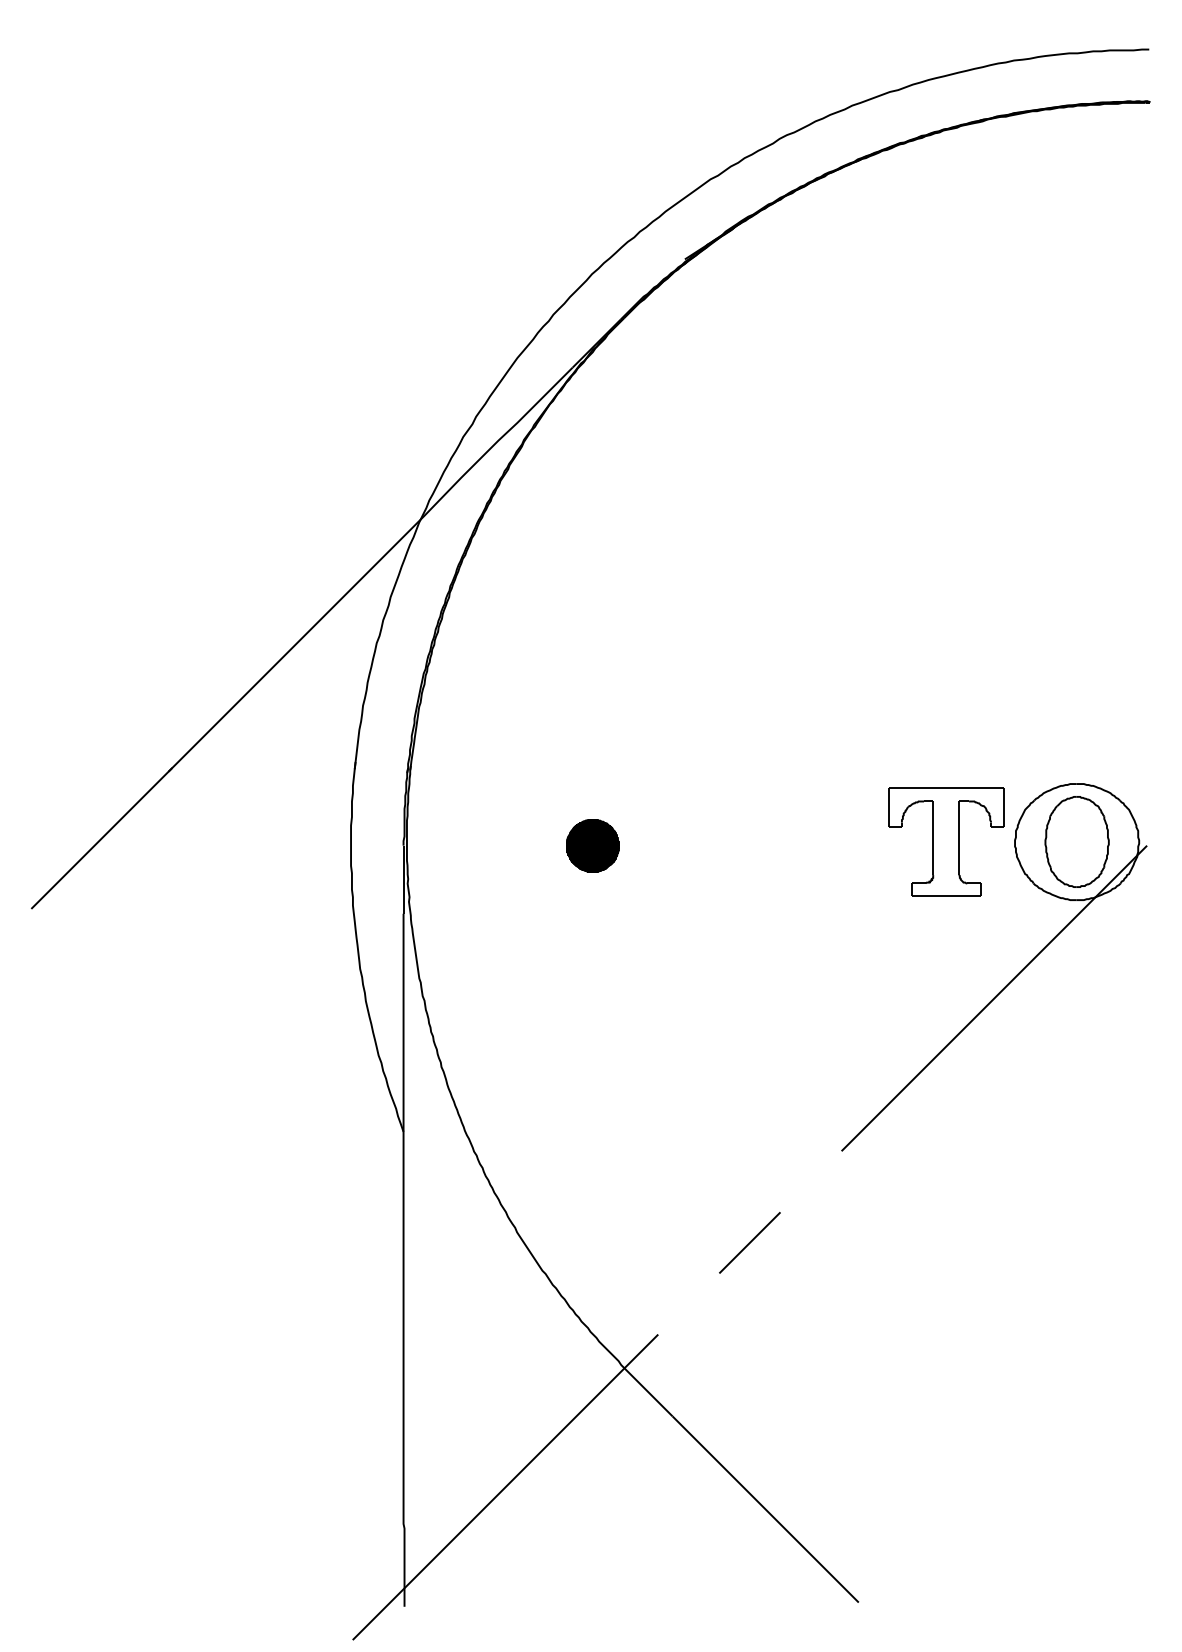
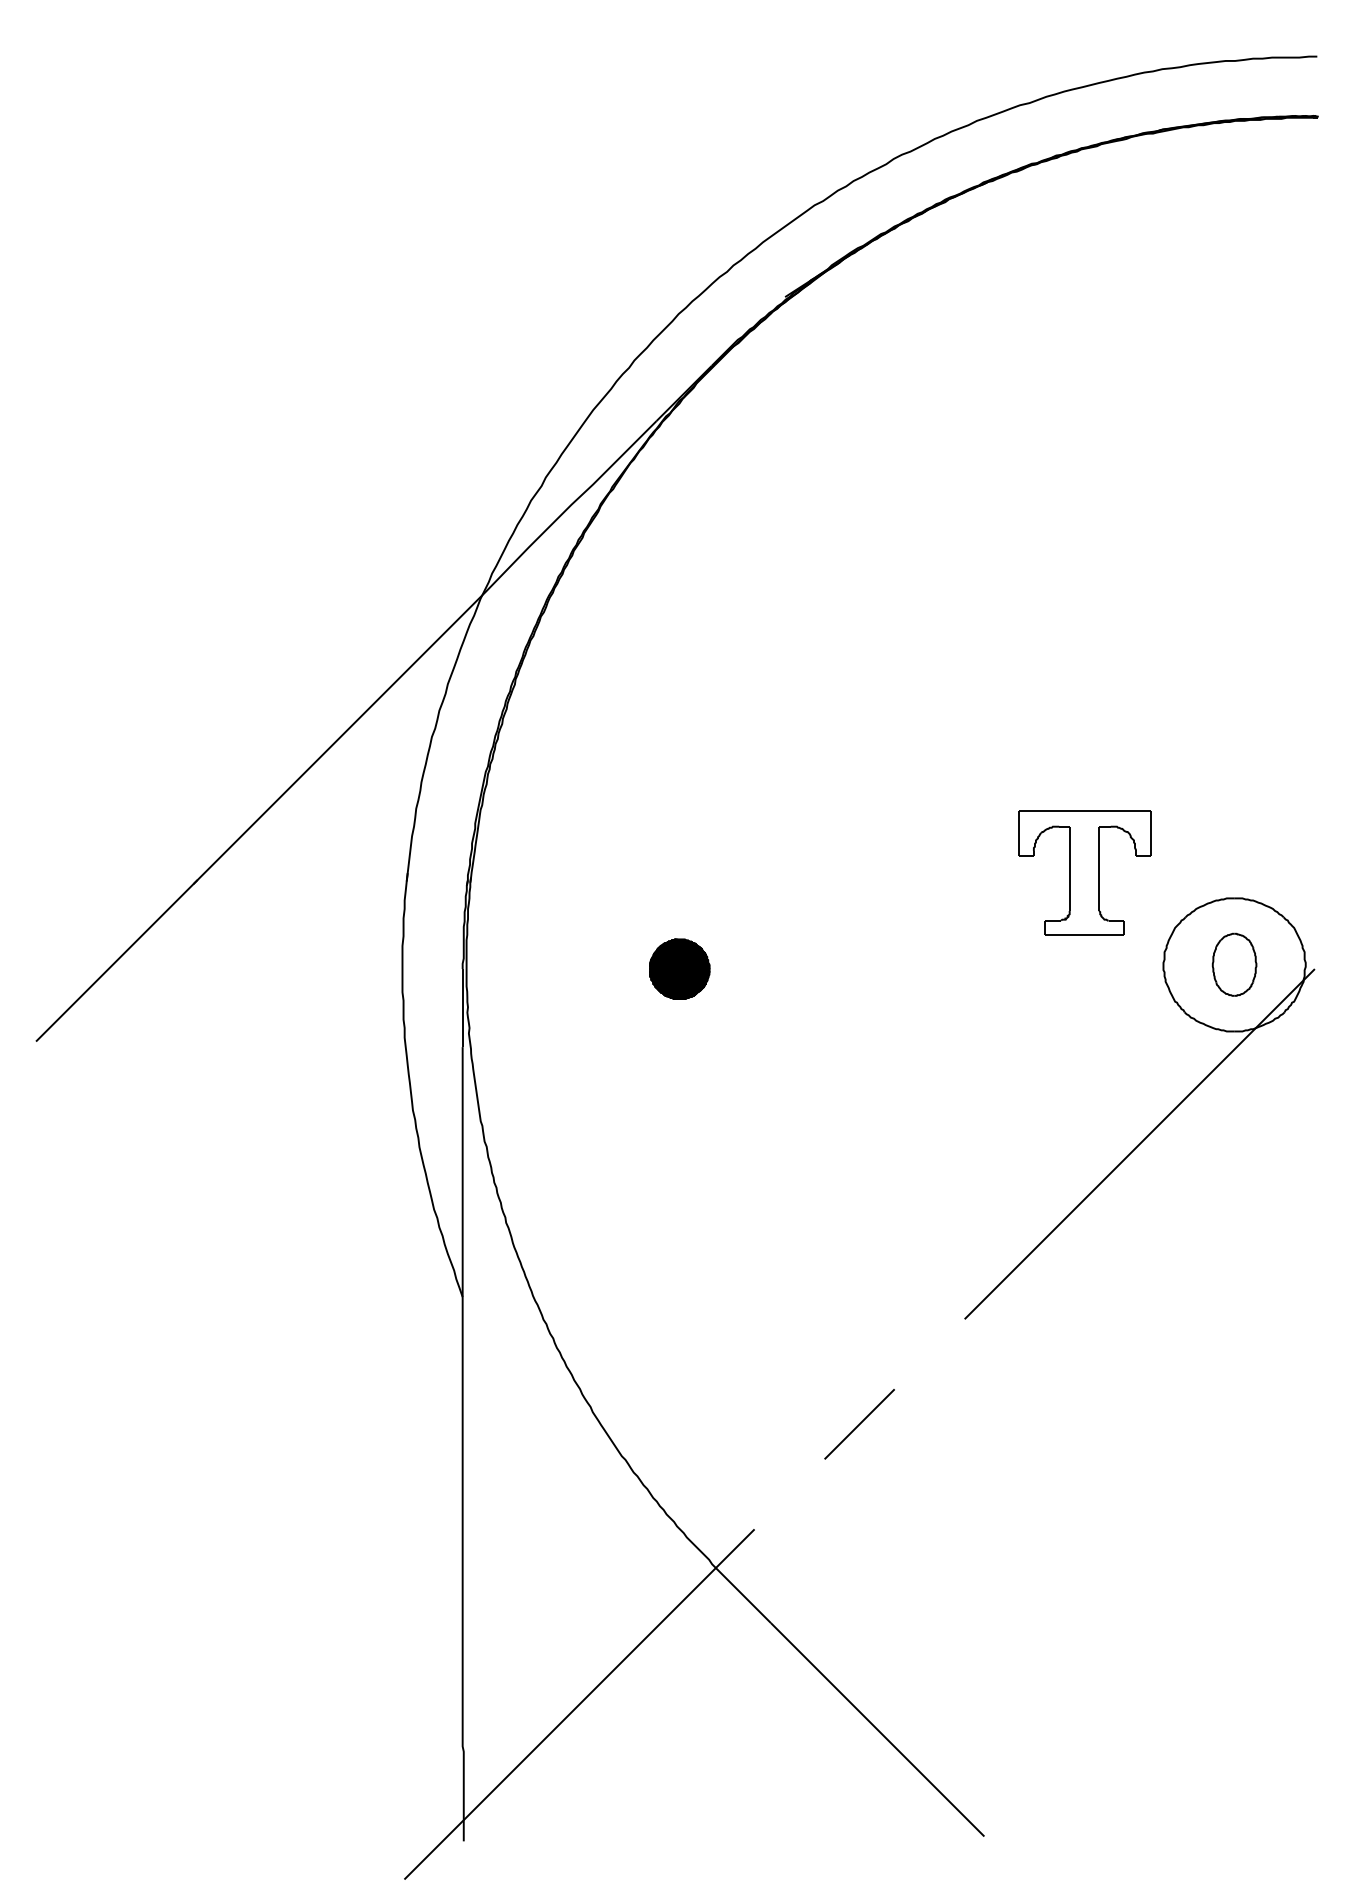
part: (946, 841) -> (1084, 872), moved
part: (1076, 841) -> (1233, 964), size x0.6

